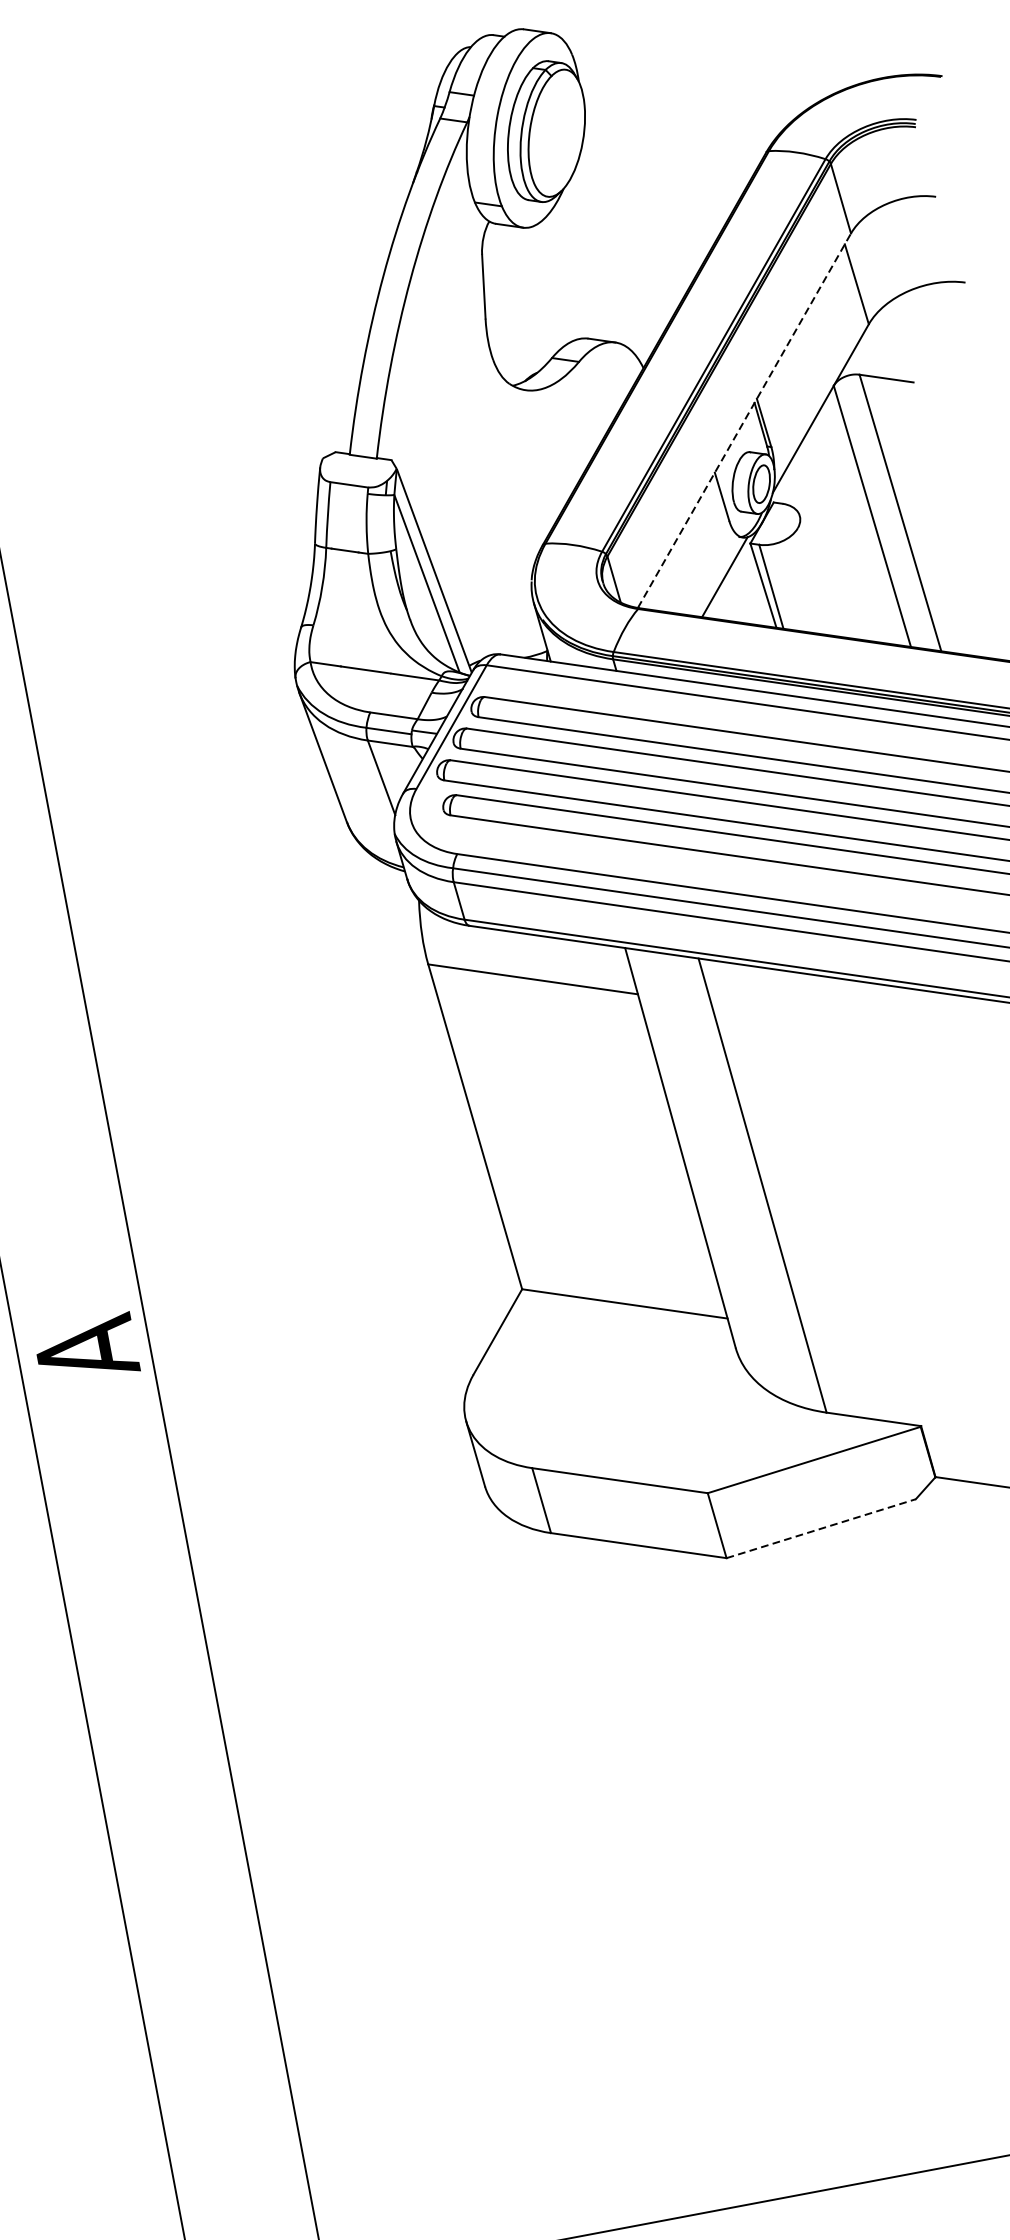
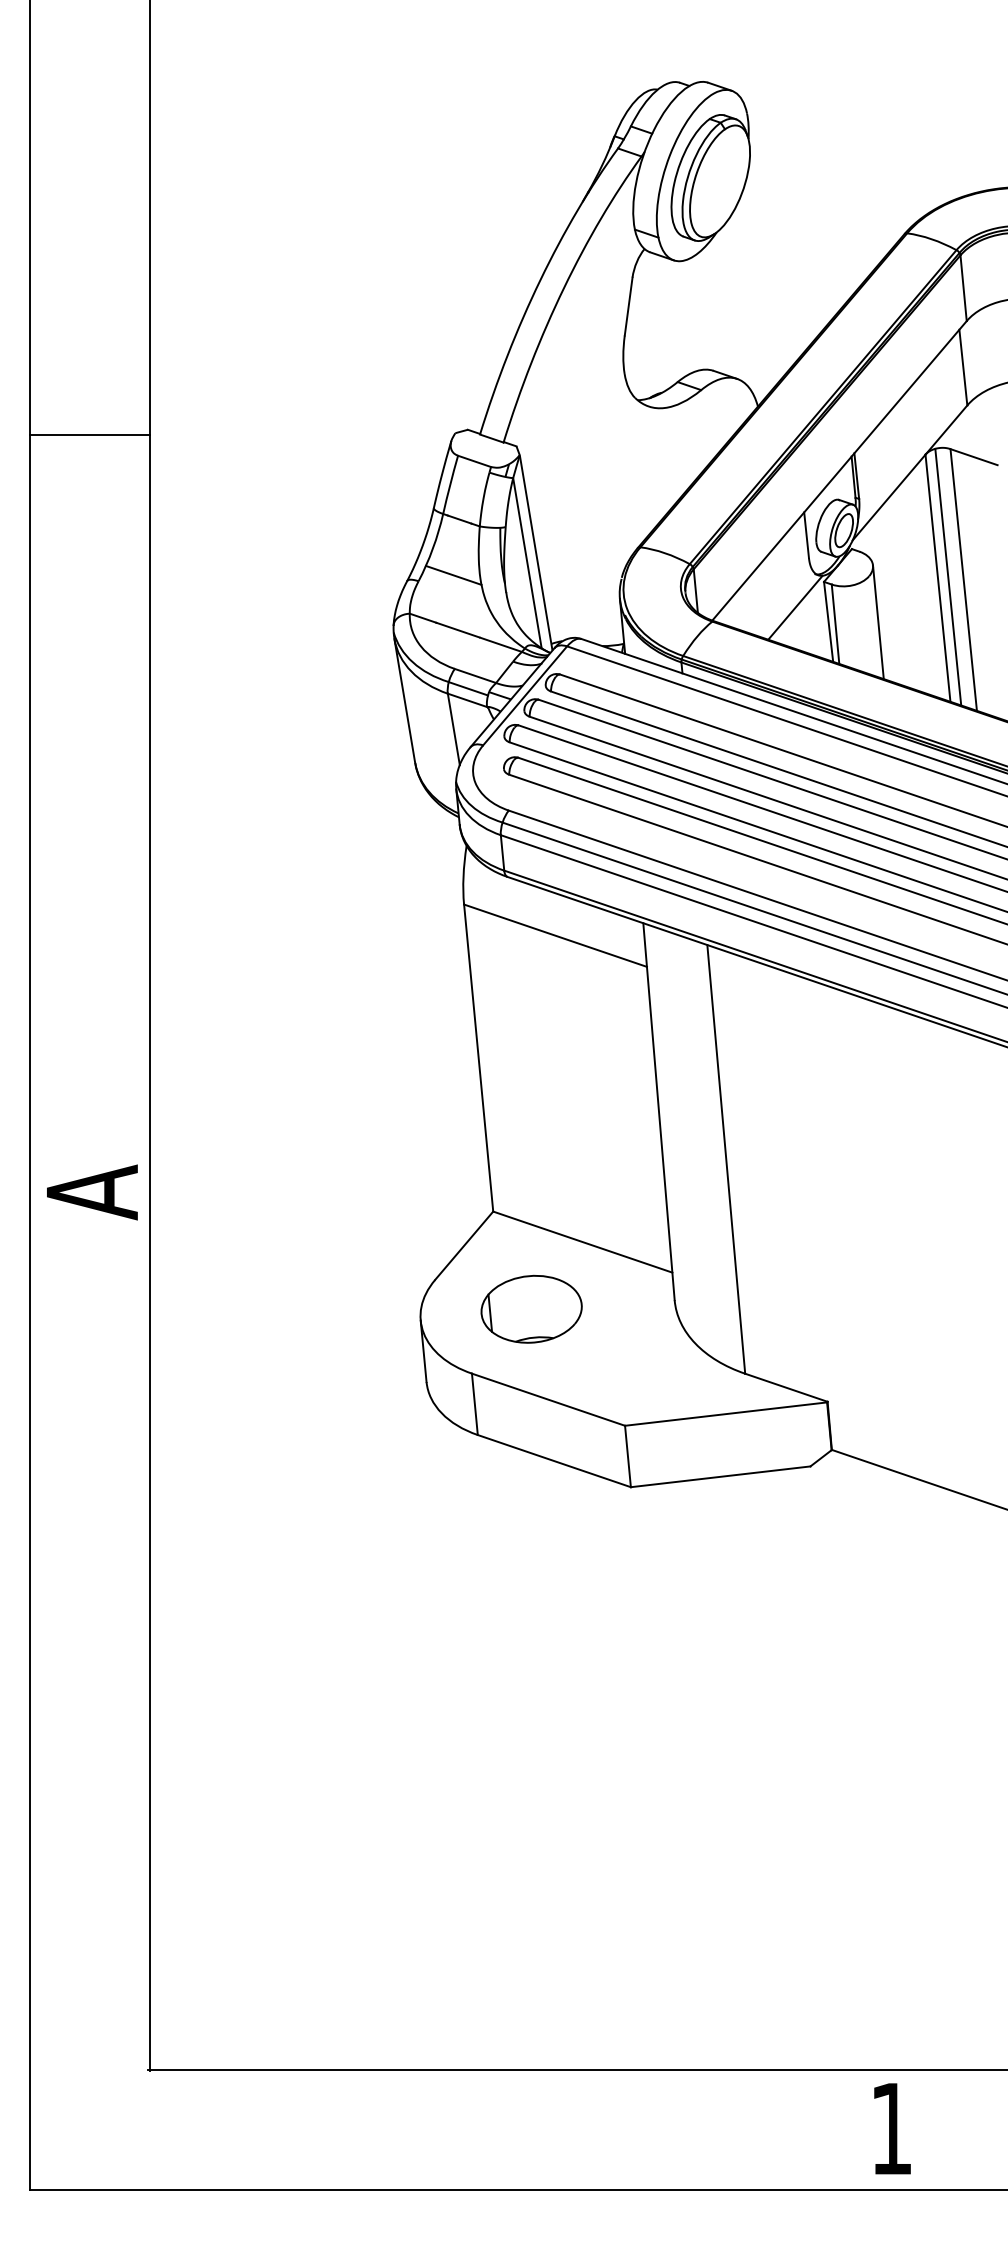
line: (744, 420) -> (839, 470), dashed -> solid
line: (883, 512) -> (948, 576), added
line: (817, 576) -> (878, 622), added
line: (349, 610) -> (453, 574), added
part: (583, 1385) -> (531, 1308), added
line: (822, 1528) -> (721, 1476), dashed -> solid

